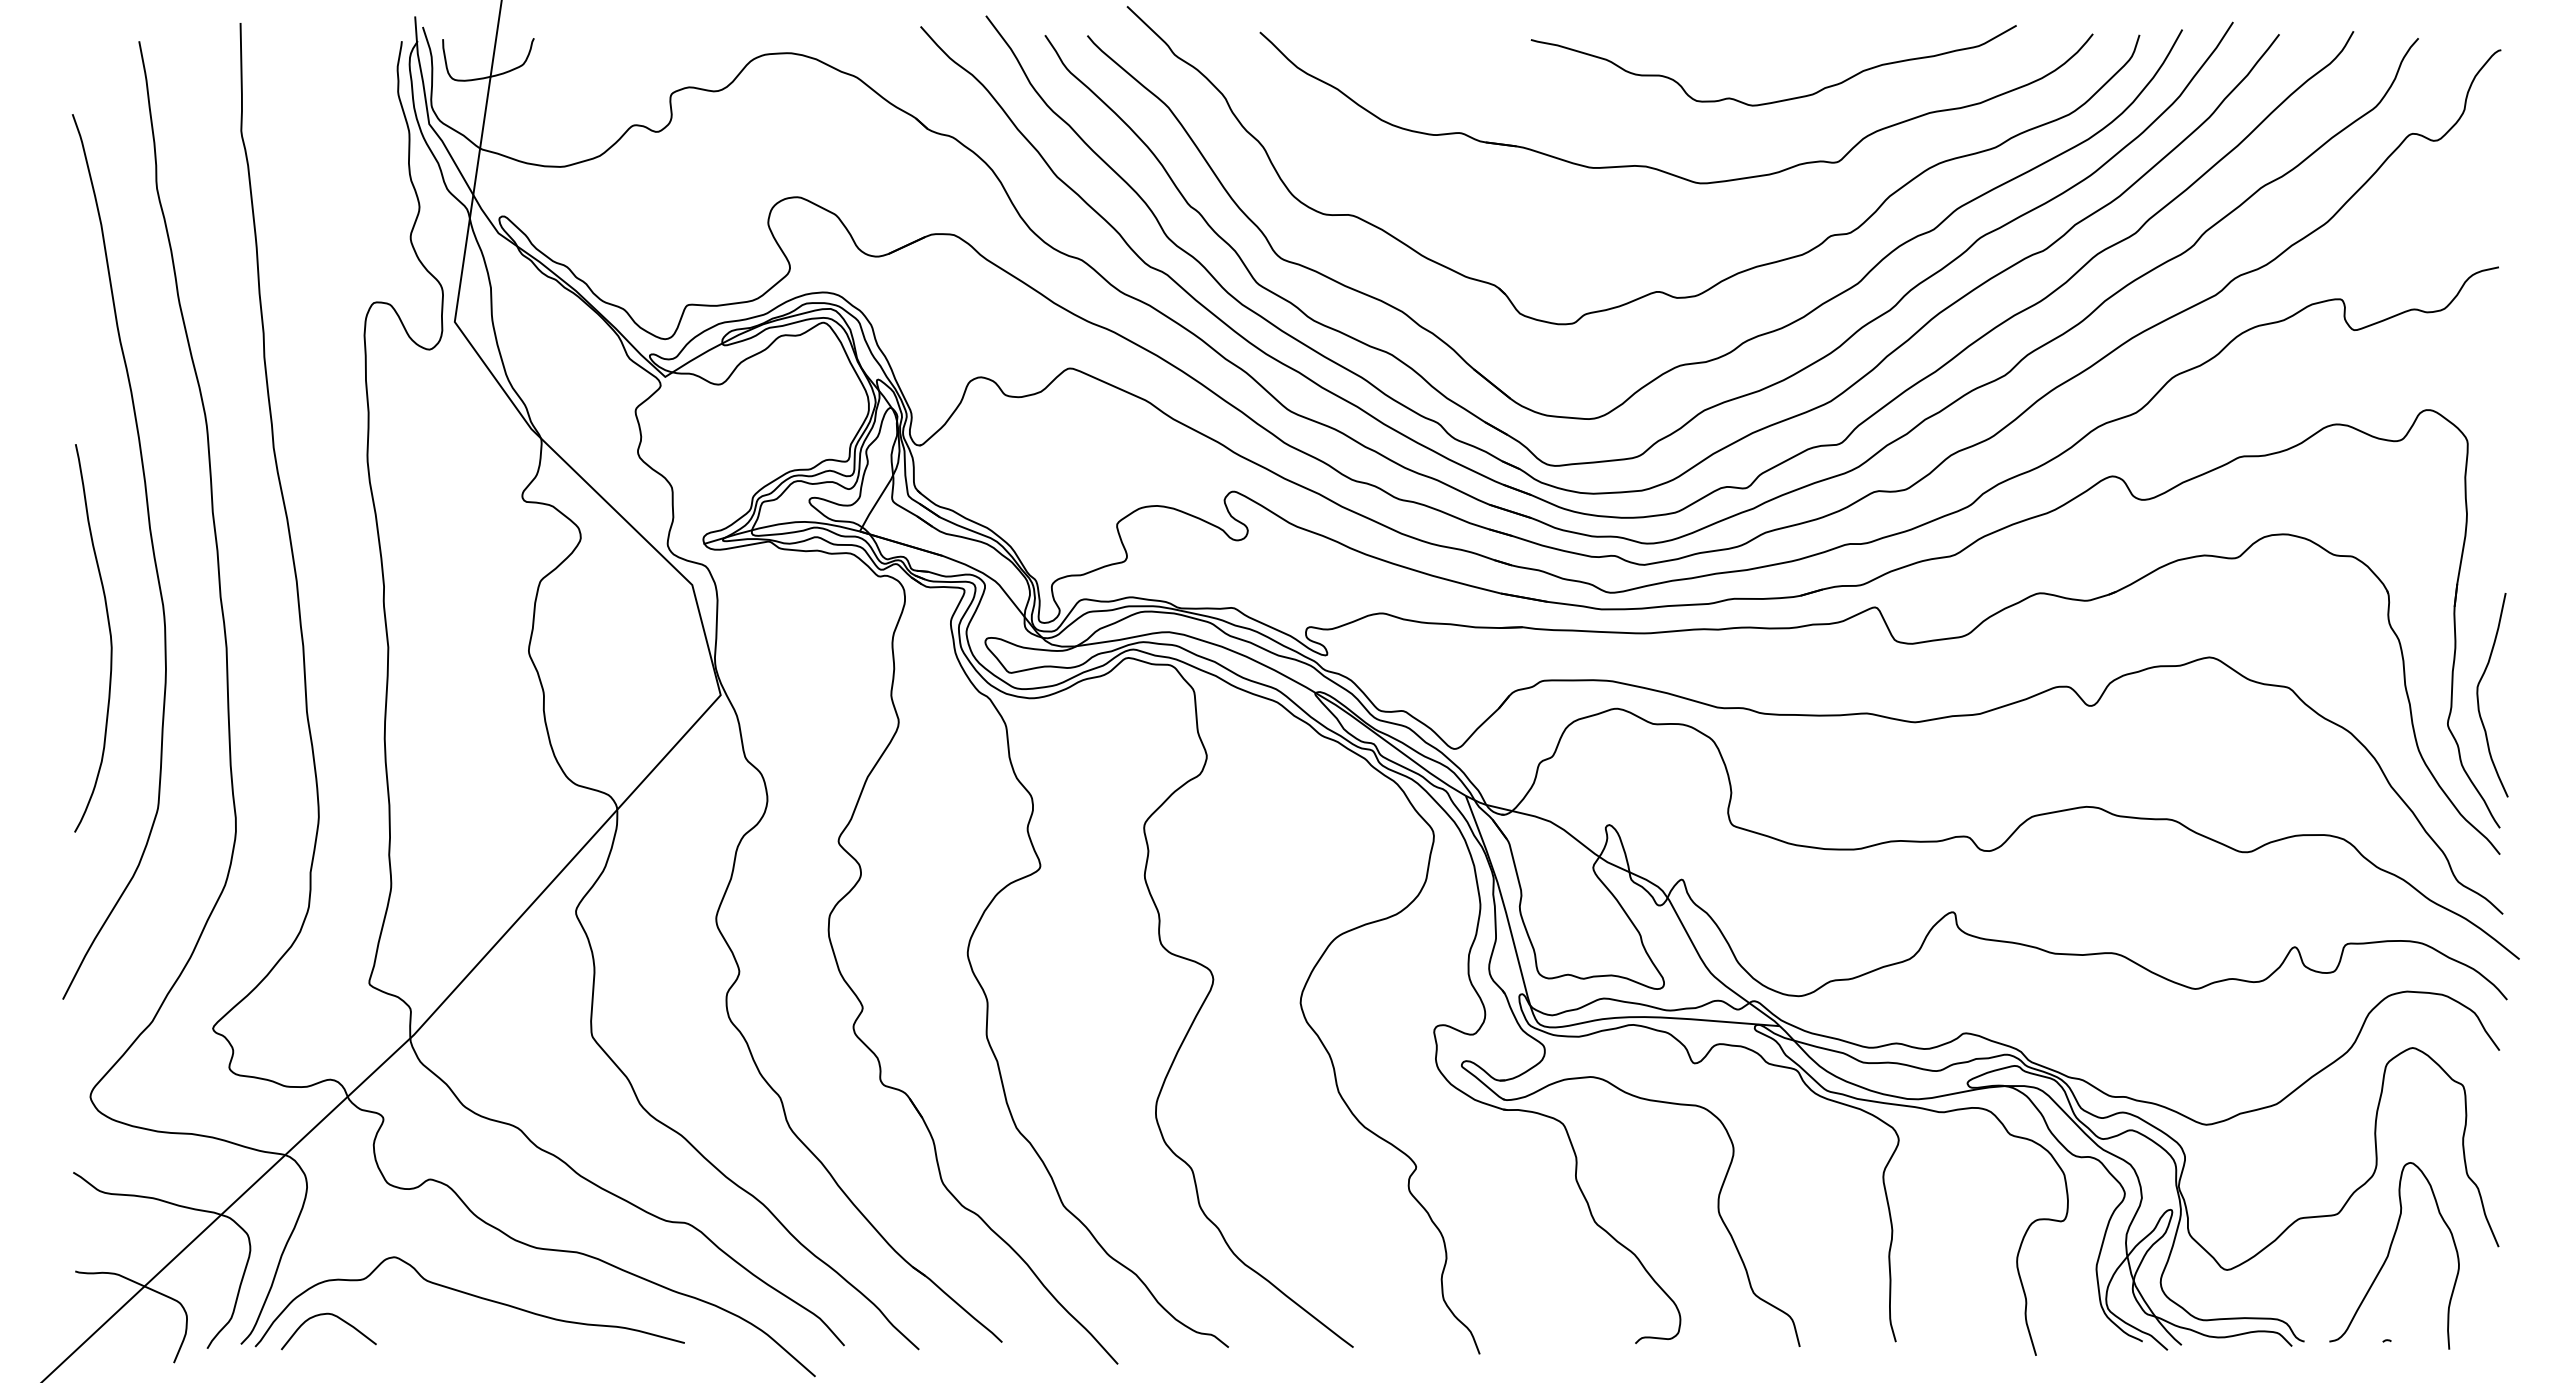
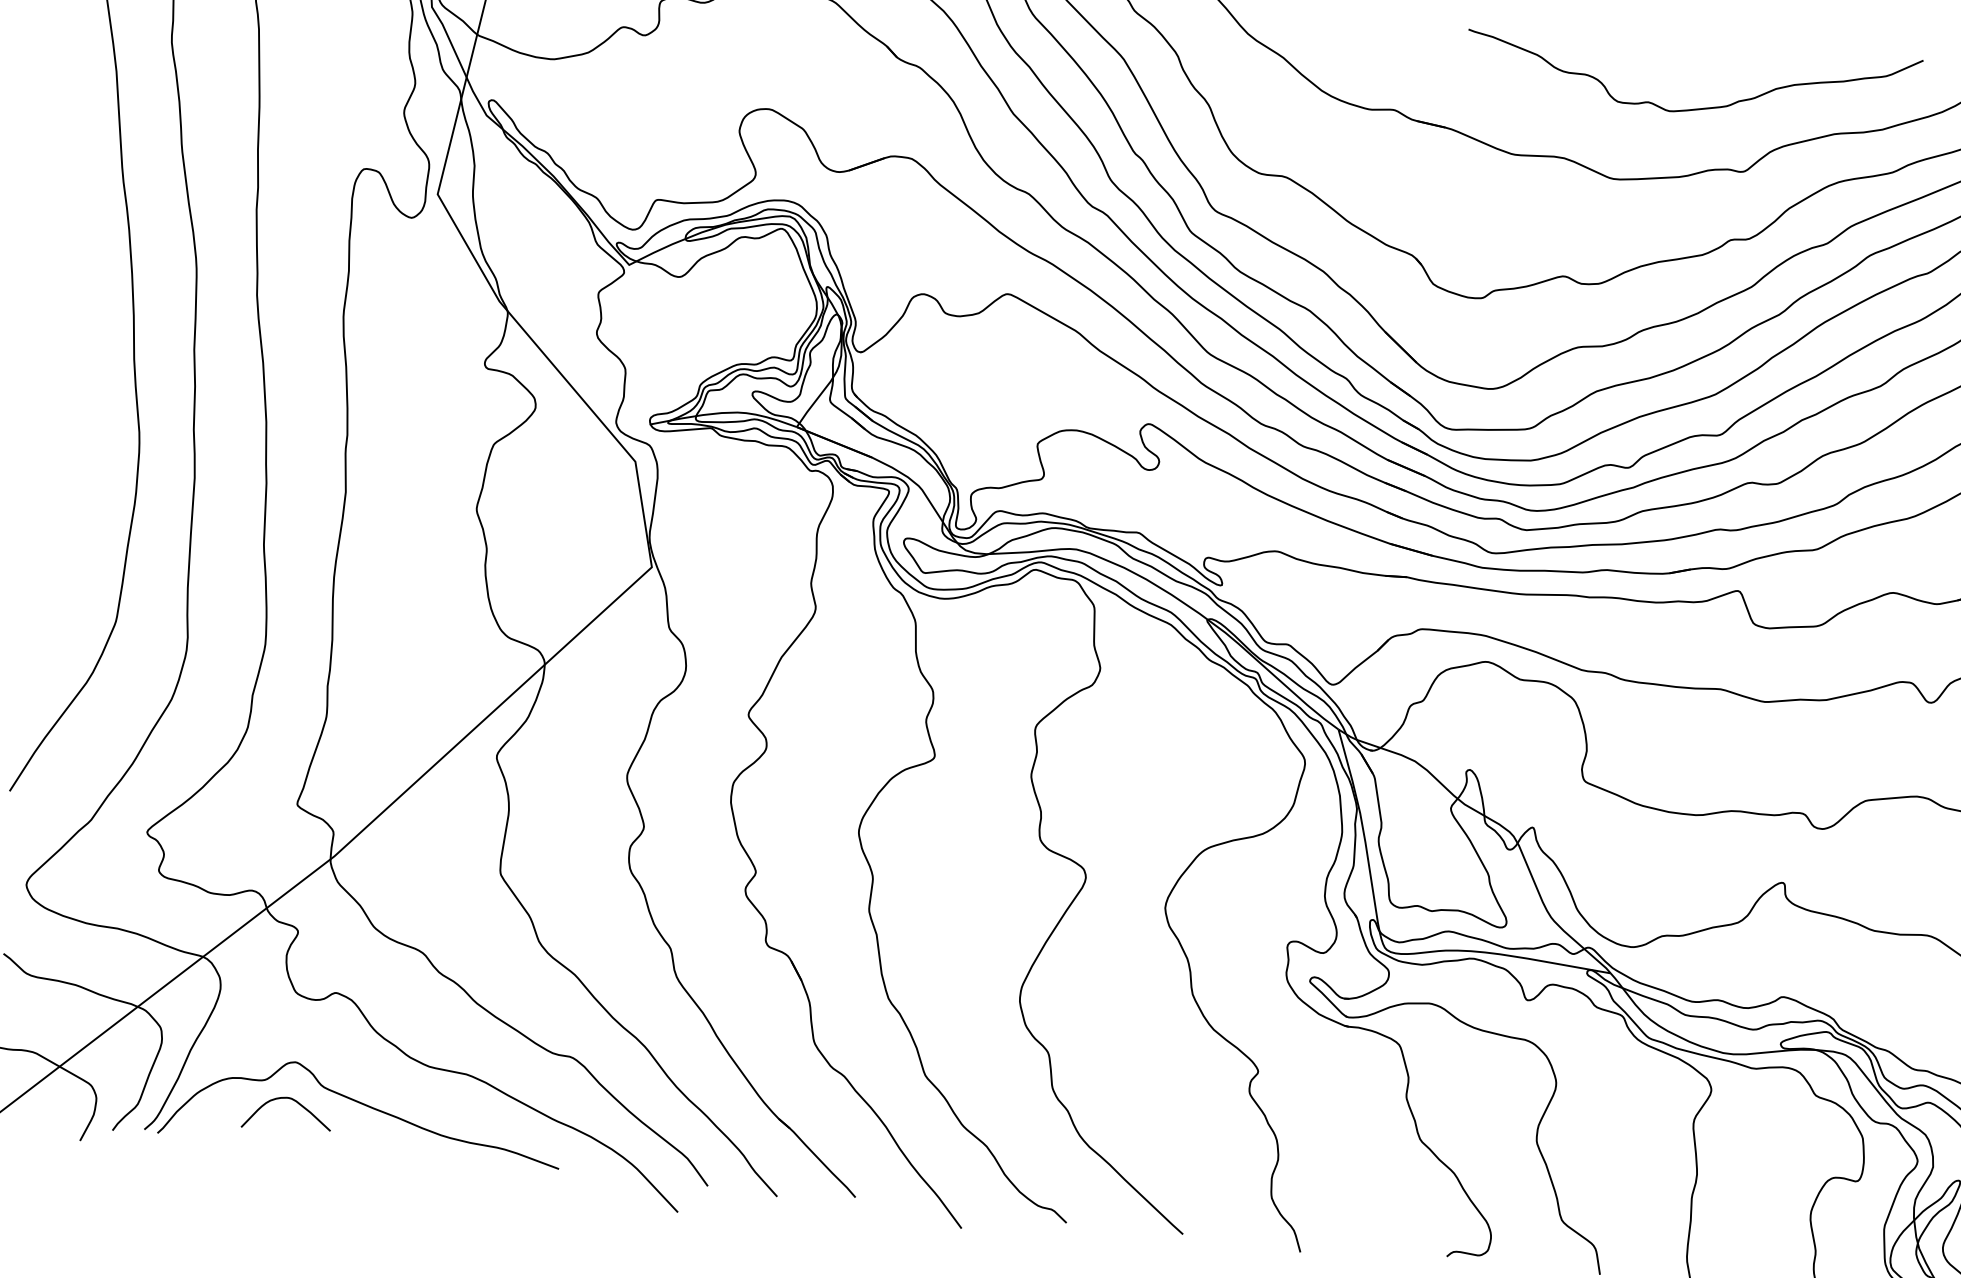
curve: (109, 635) -> (86, 455), removed
curve: (336, 1317) -> (295, 1102), moved

